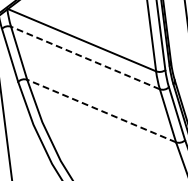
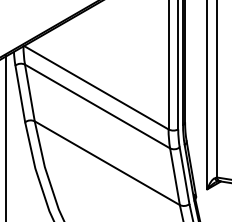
line: (85, 58) -> (97, 106), dashed -> solid
line: (101, 111) -> (107, 163), dashed -> solid

